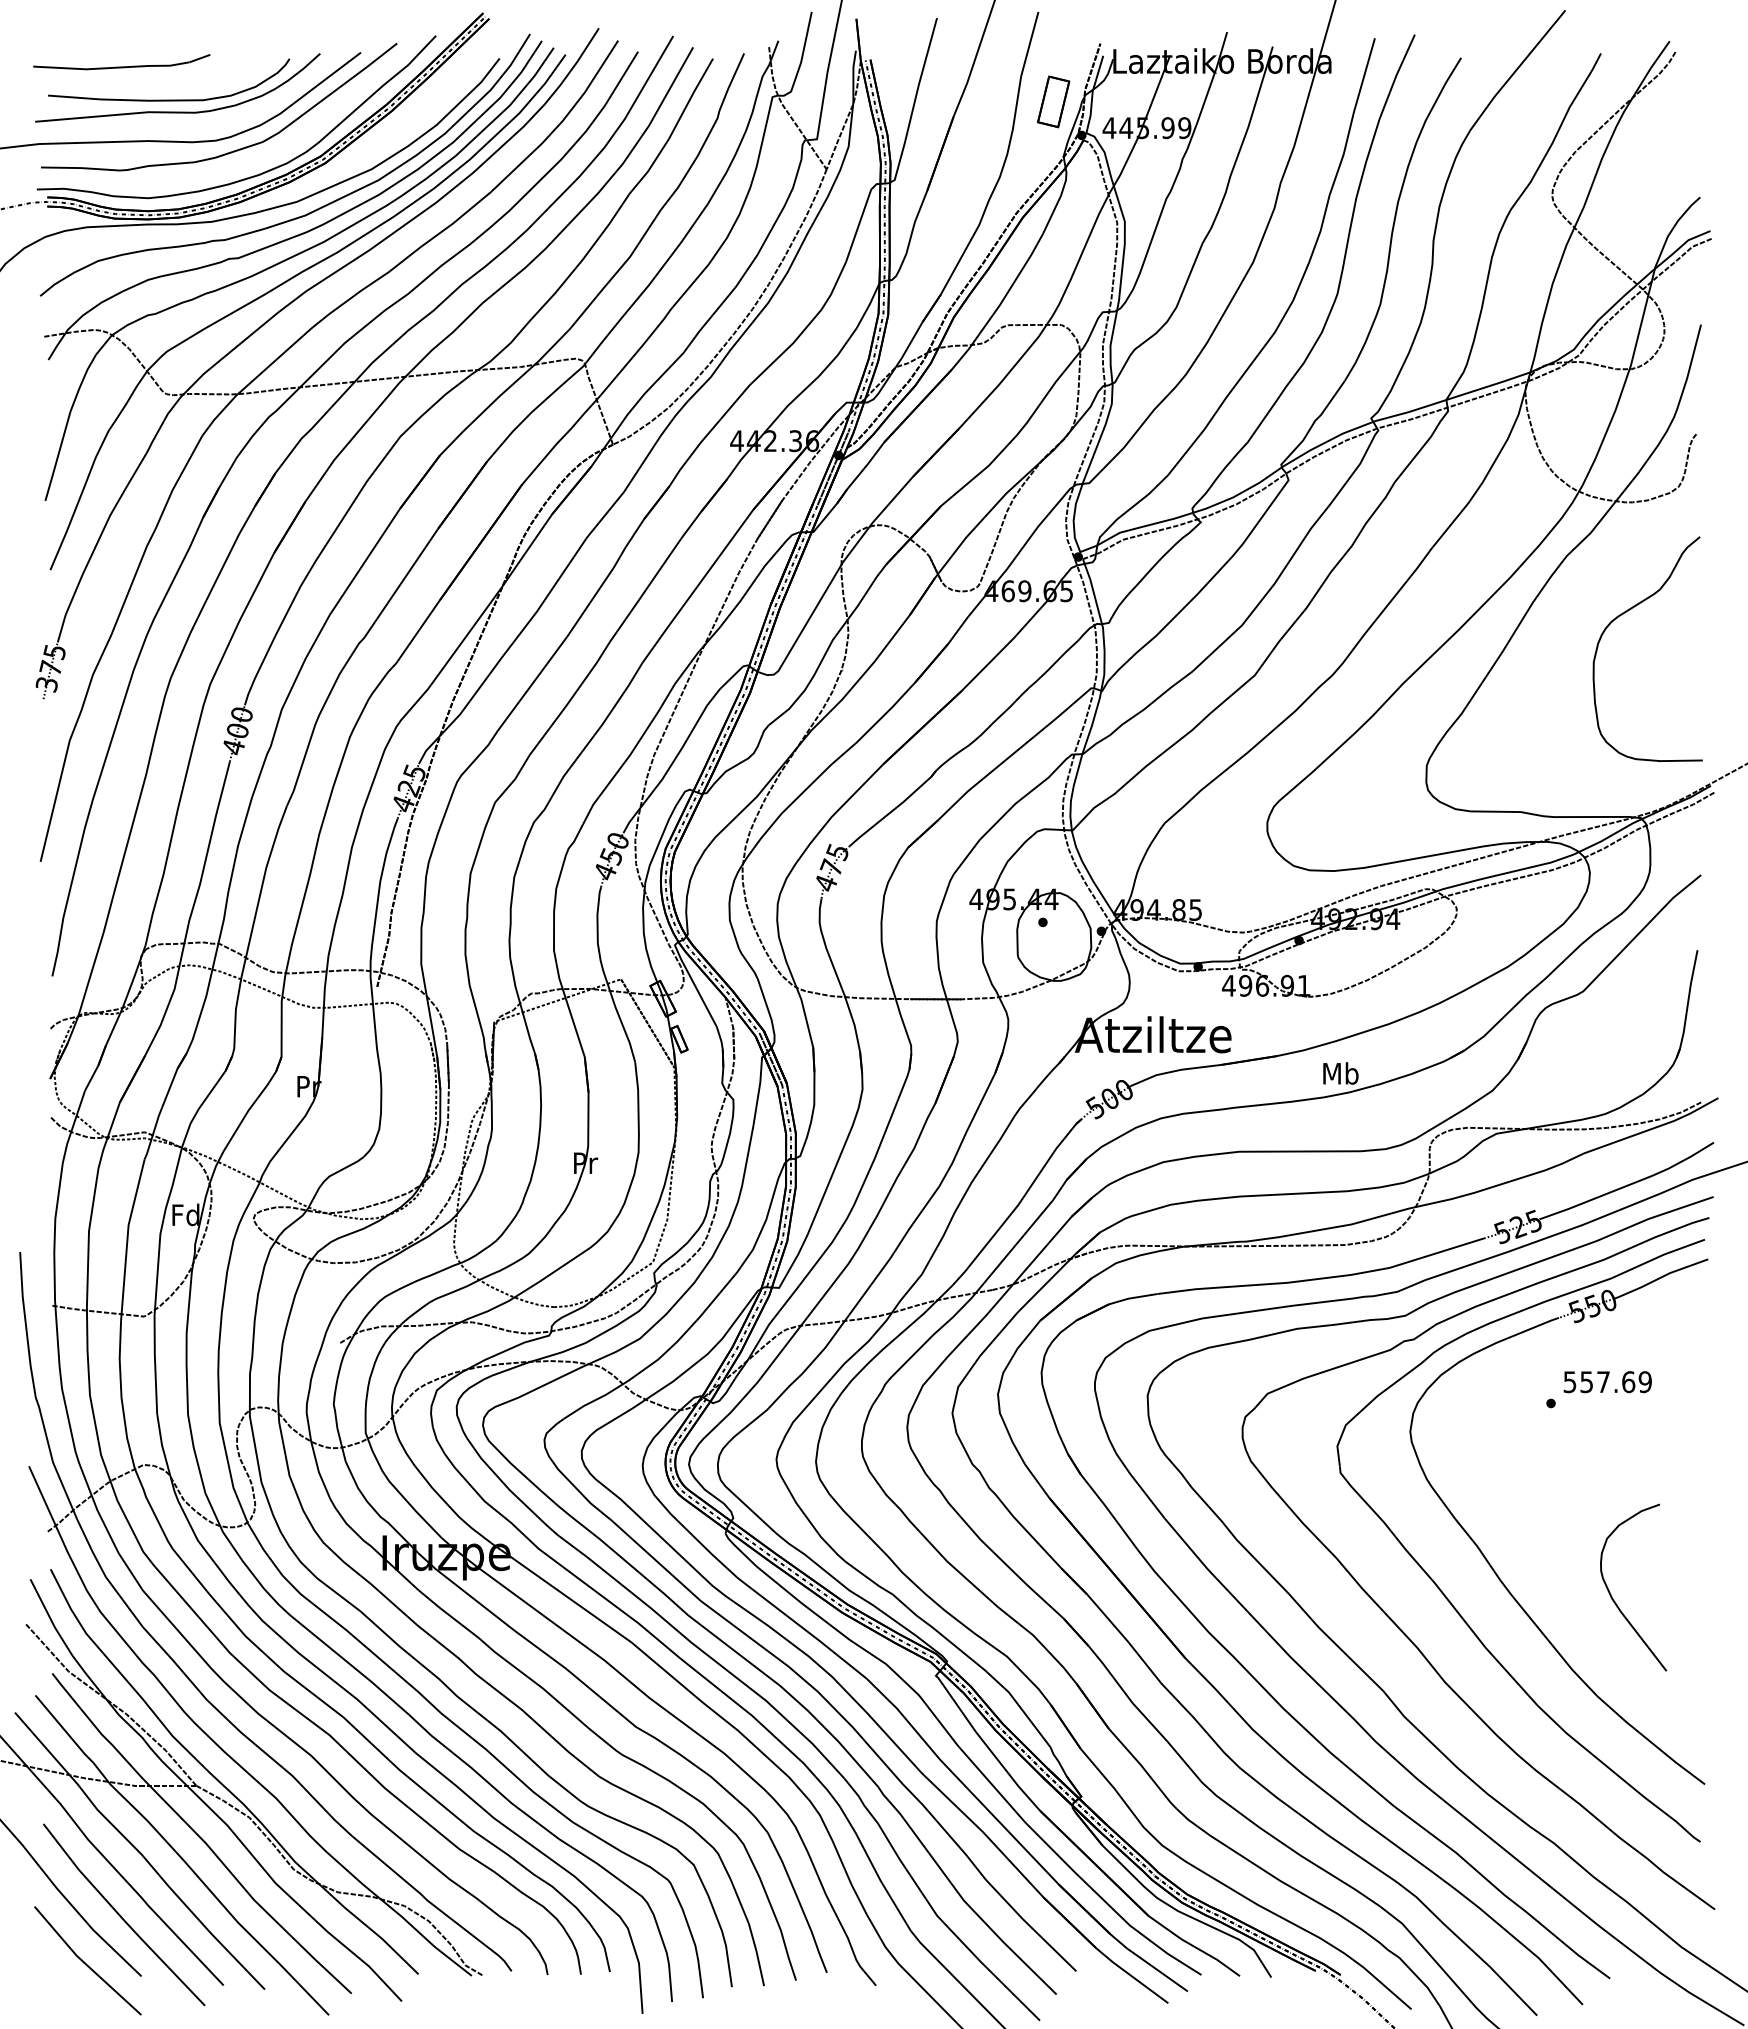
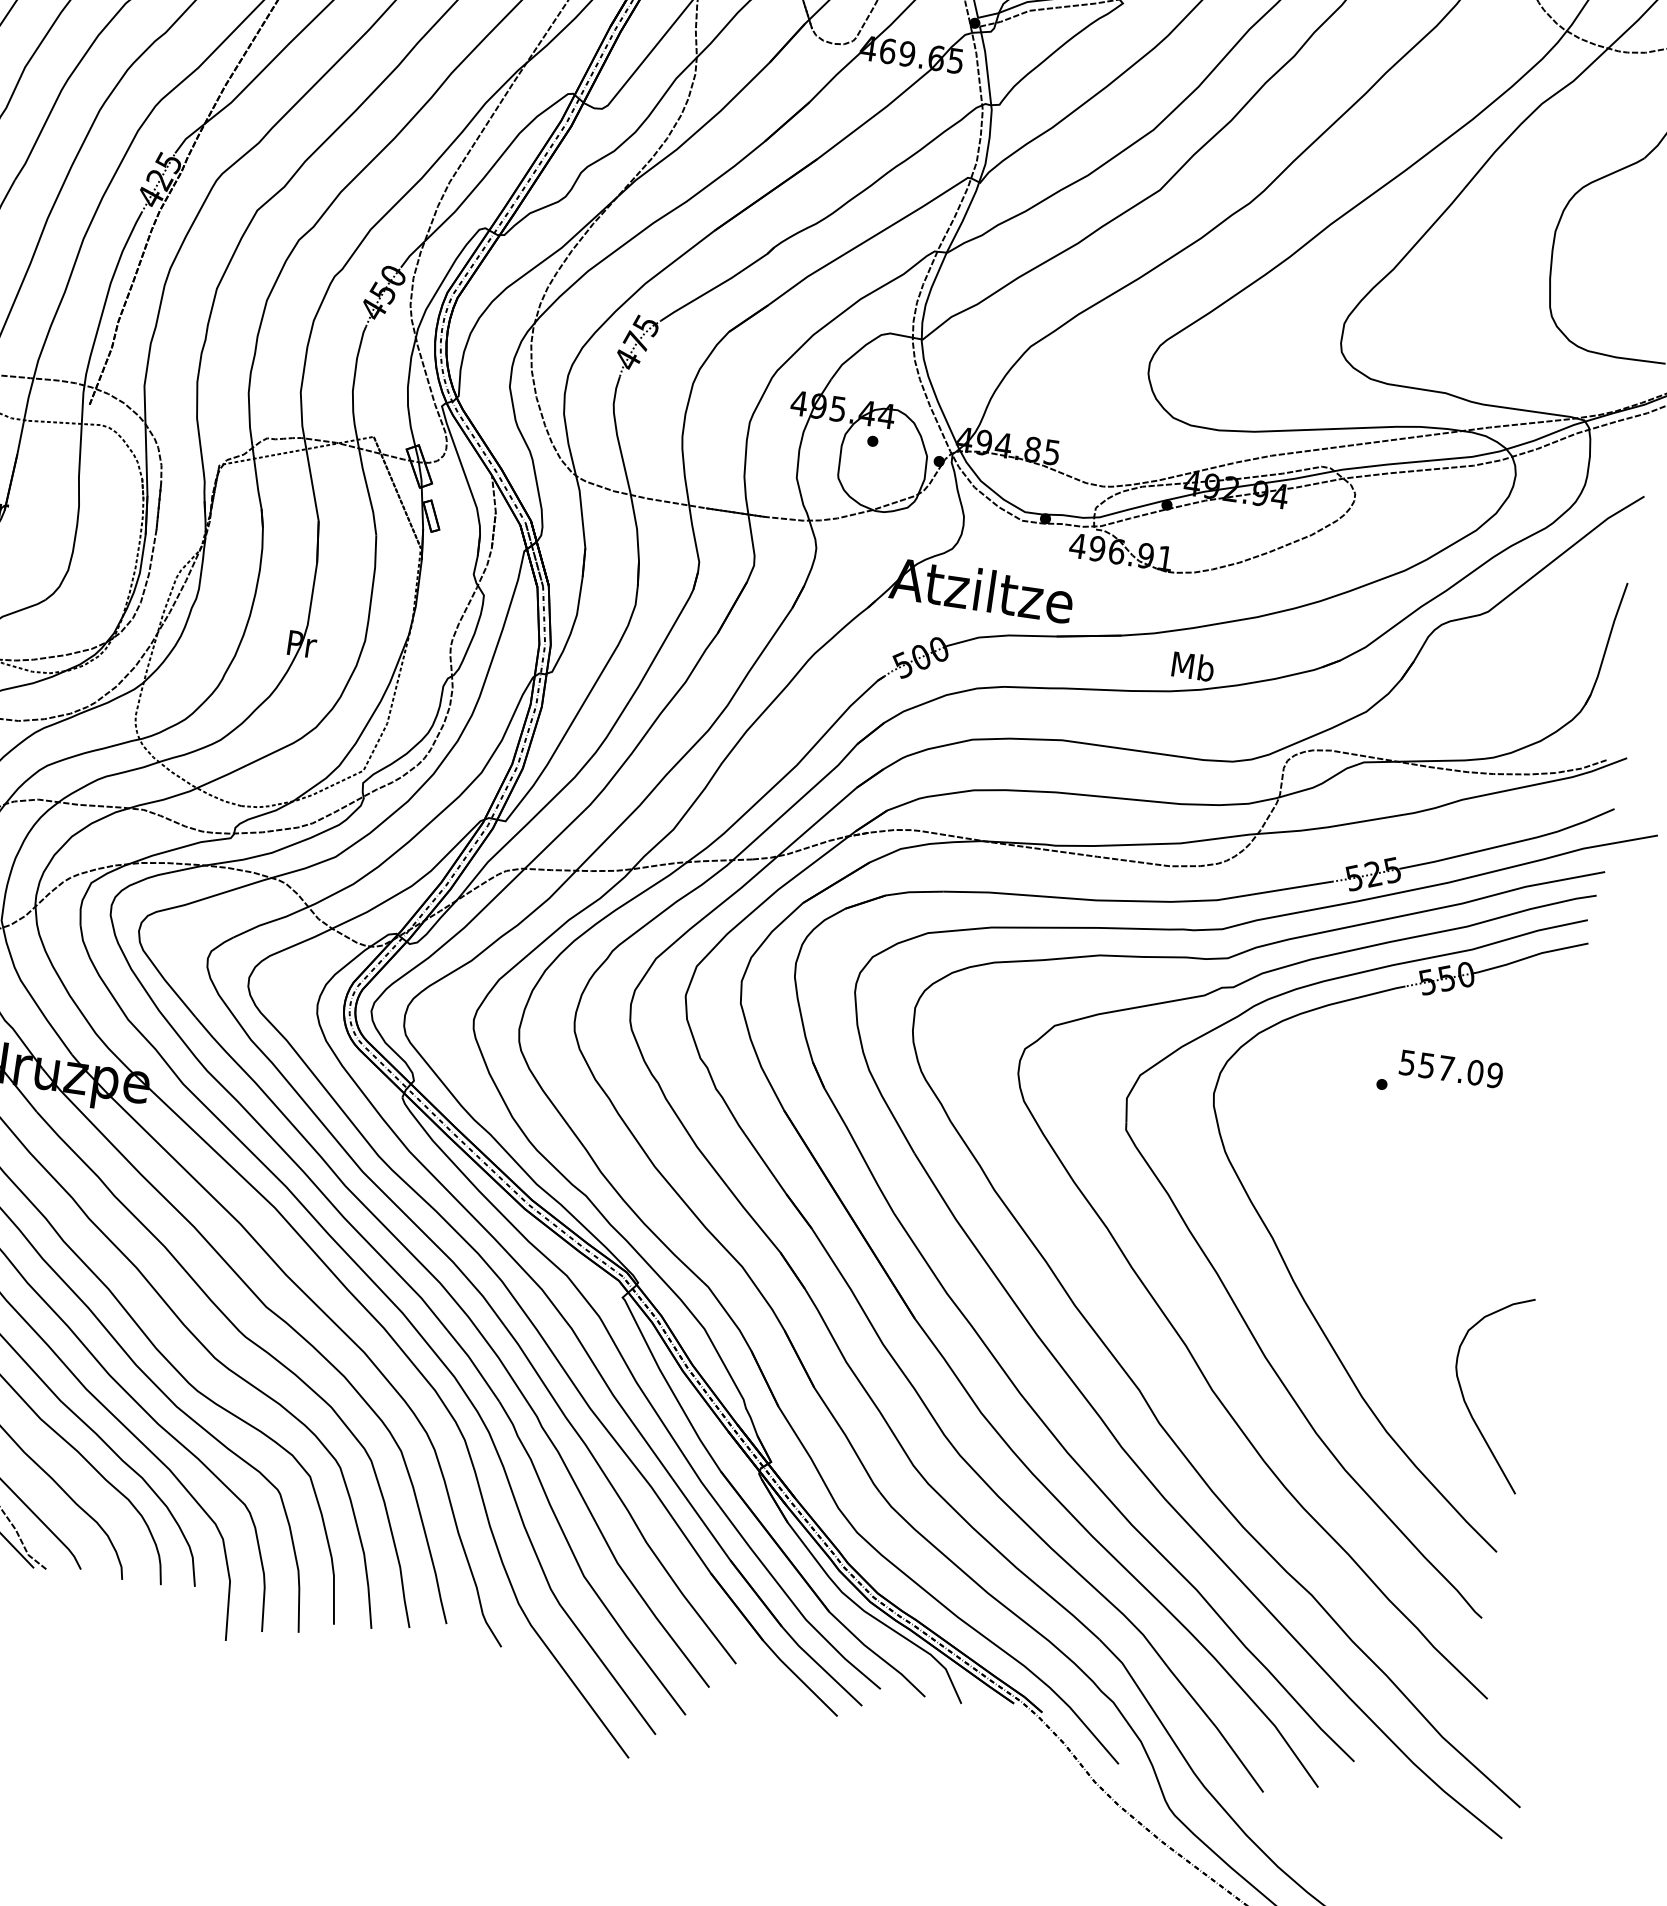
text: (1628, 1381) -> (1475, 1071), 557.69 -> 557.09
curve: (1615, 1601) -> (1467, 1404), moved

